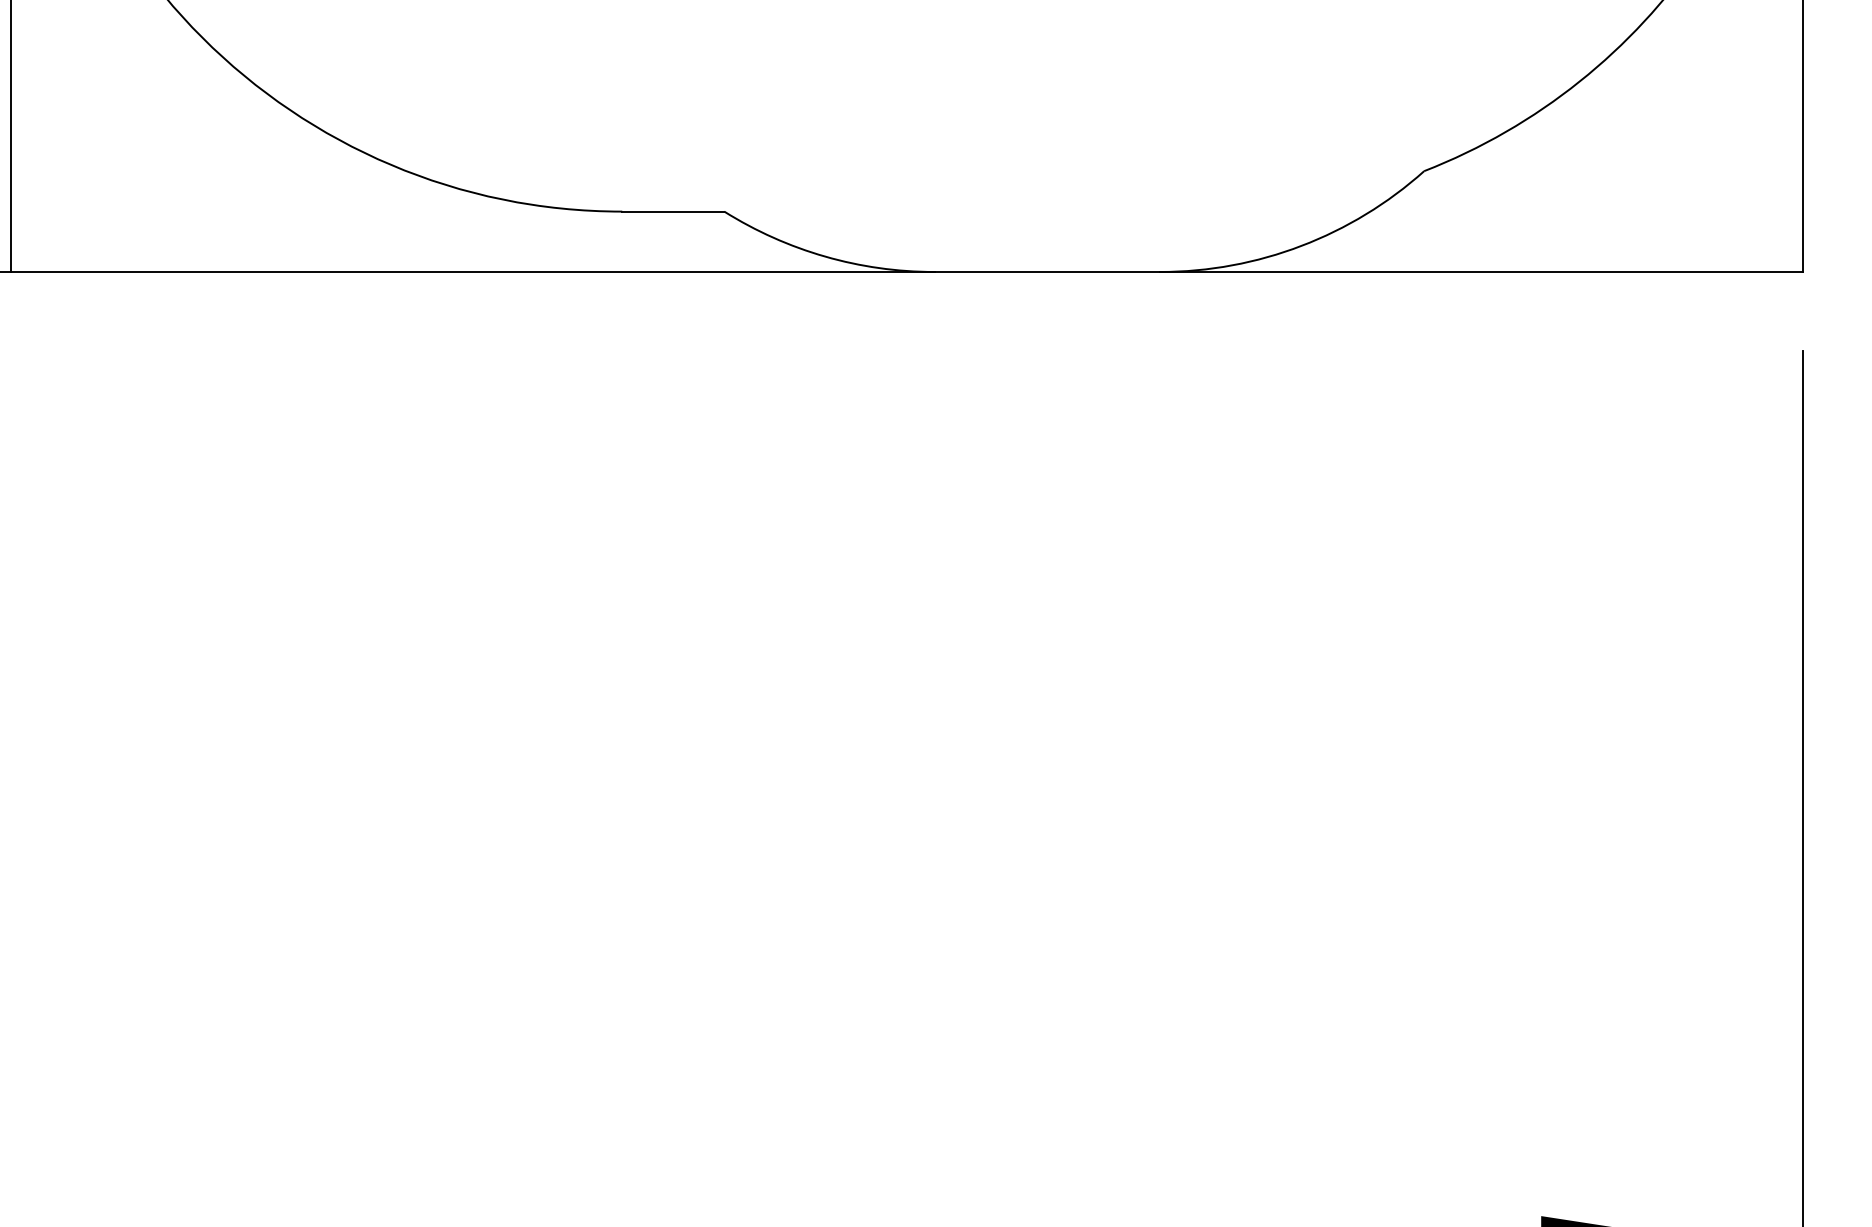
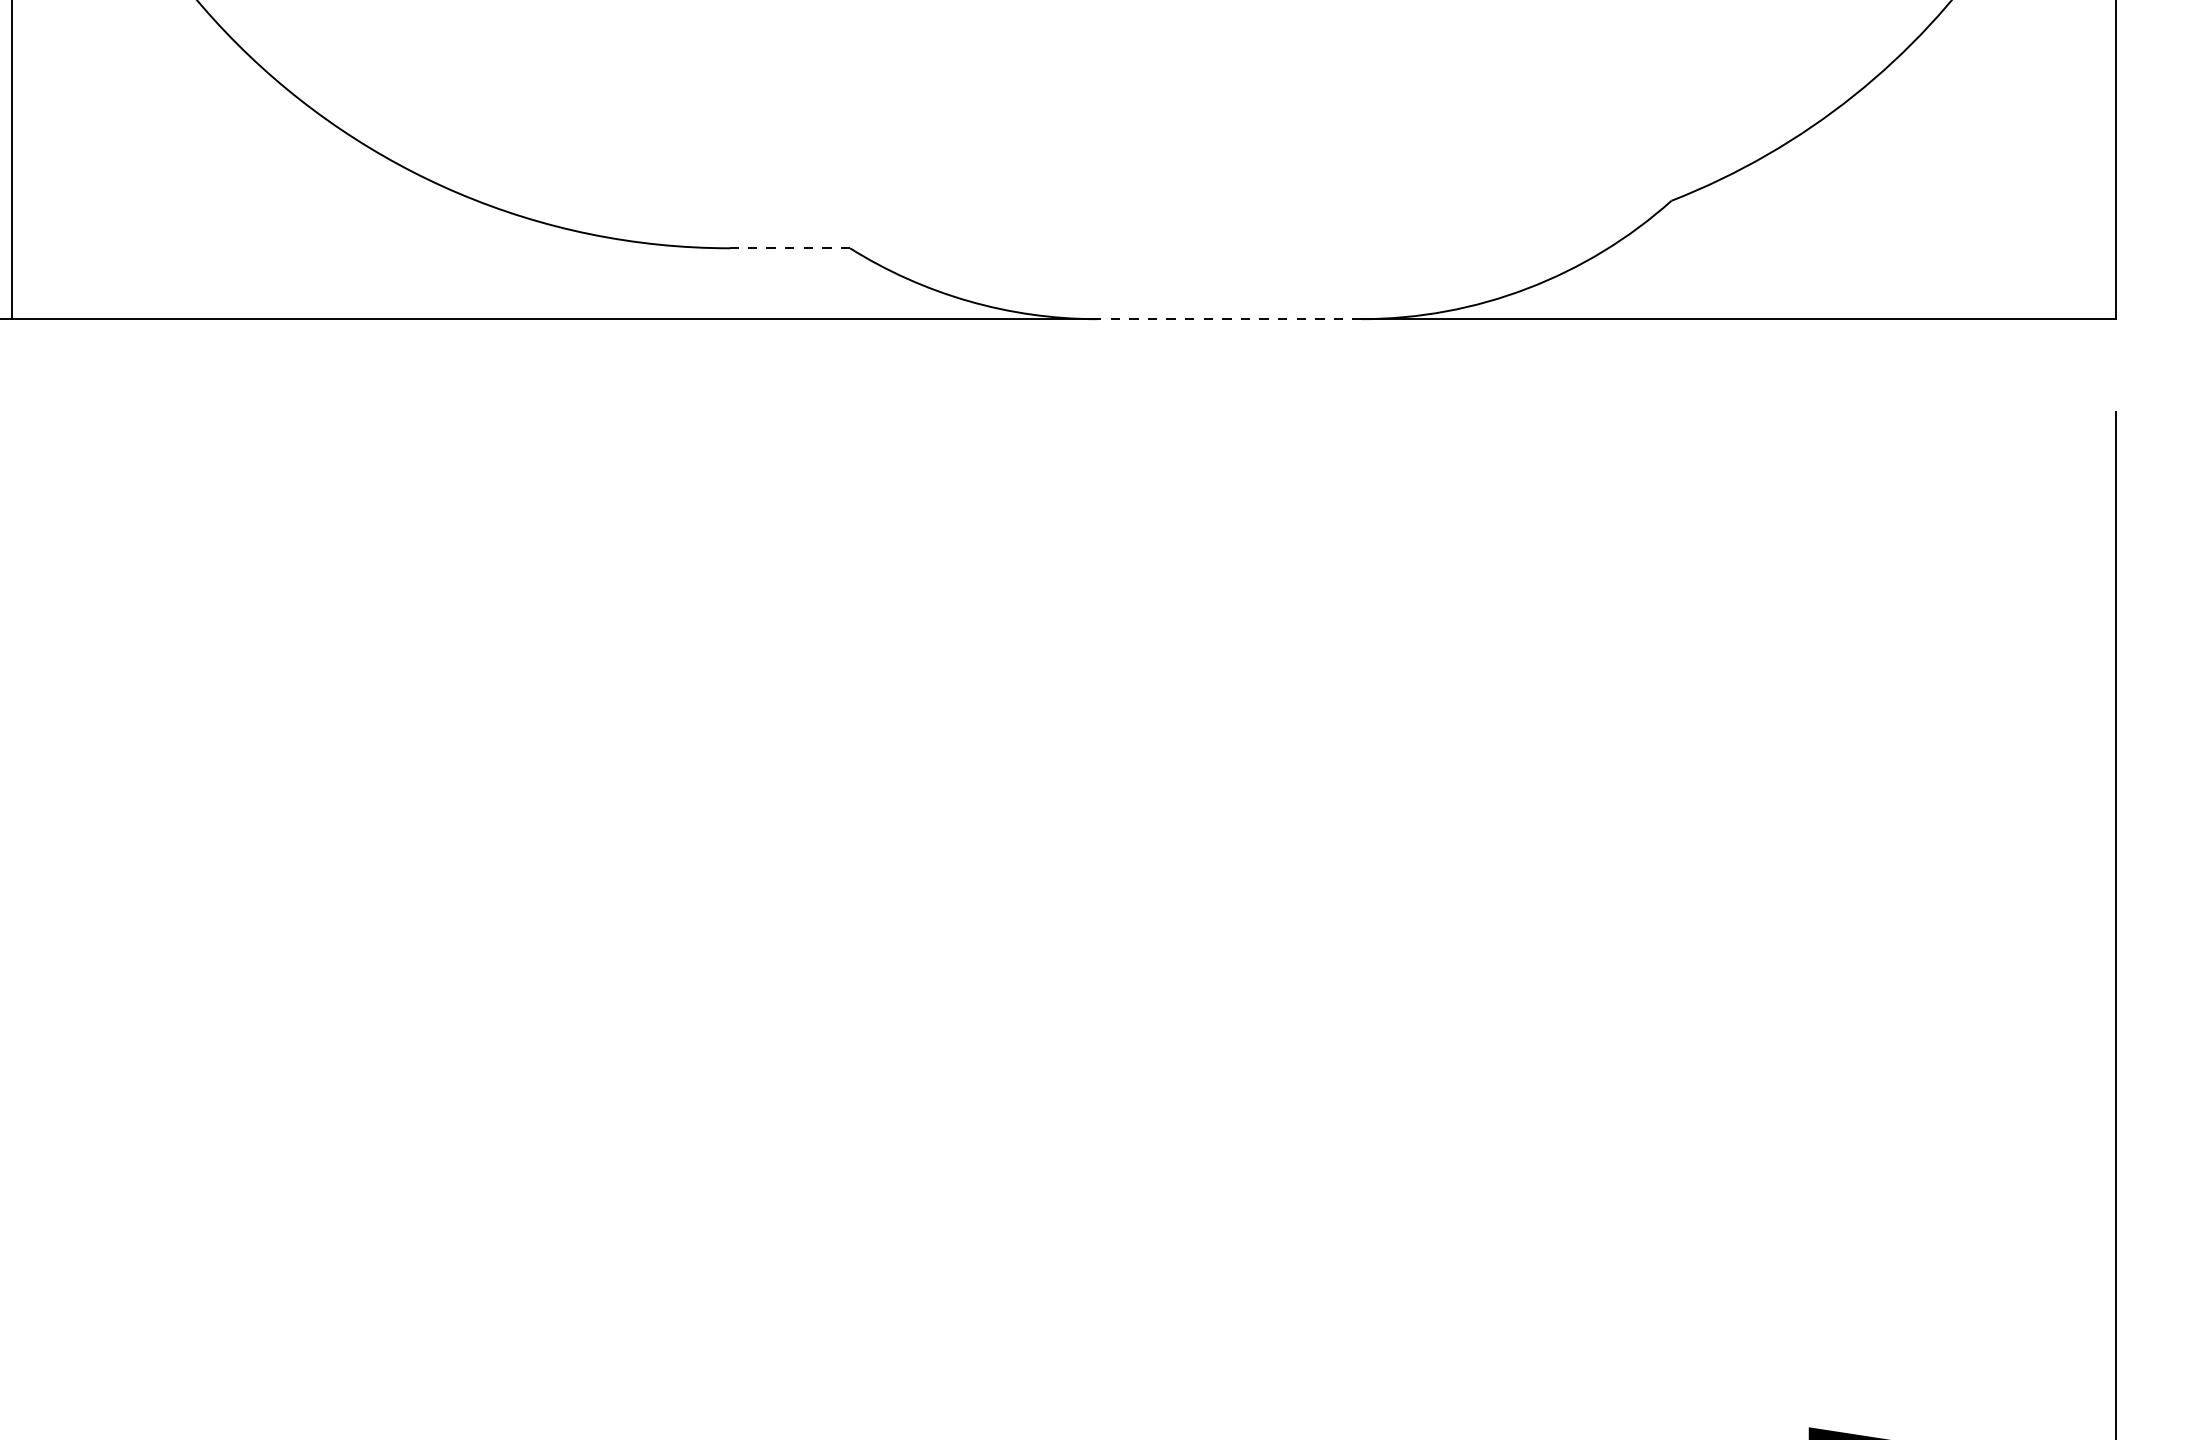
line: (672, 211) -> (789, 248), solid -> dashed
line: (1047, 271) -> (1229, 318), solid -> dashed

